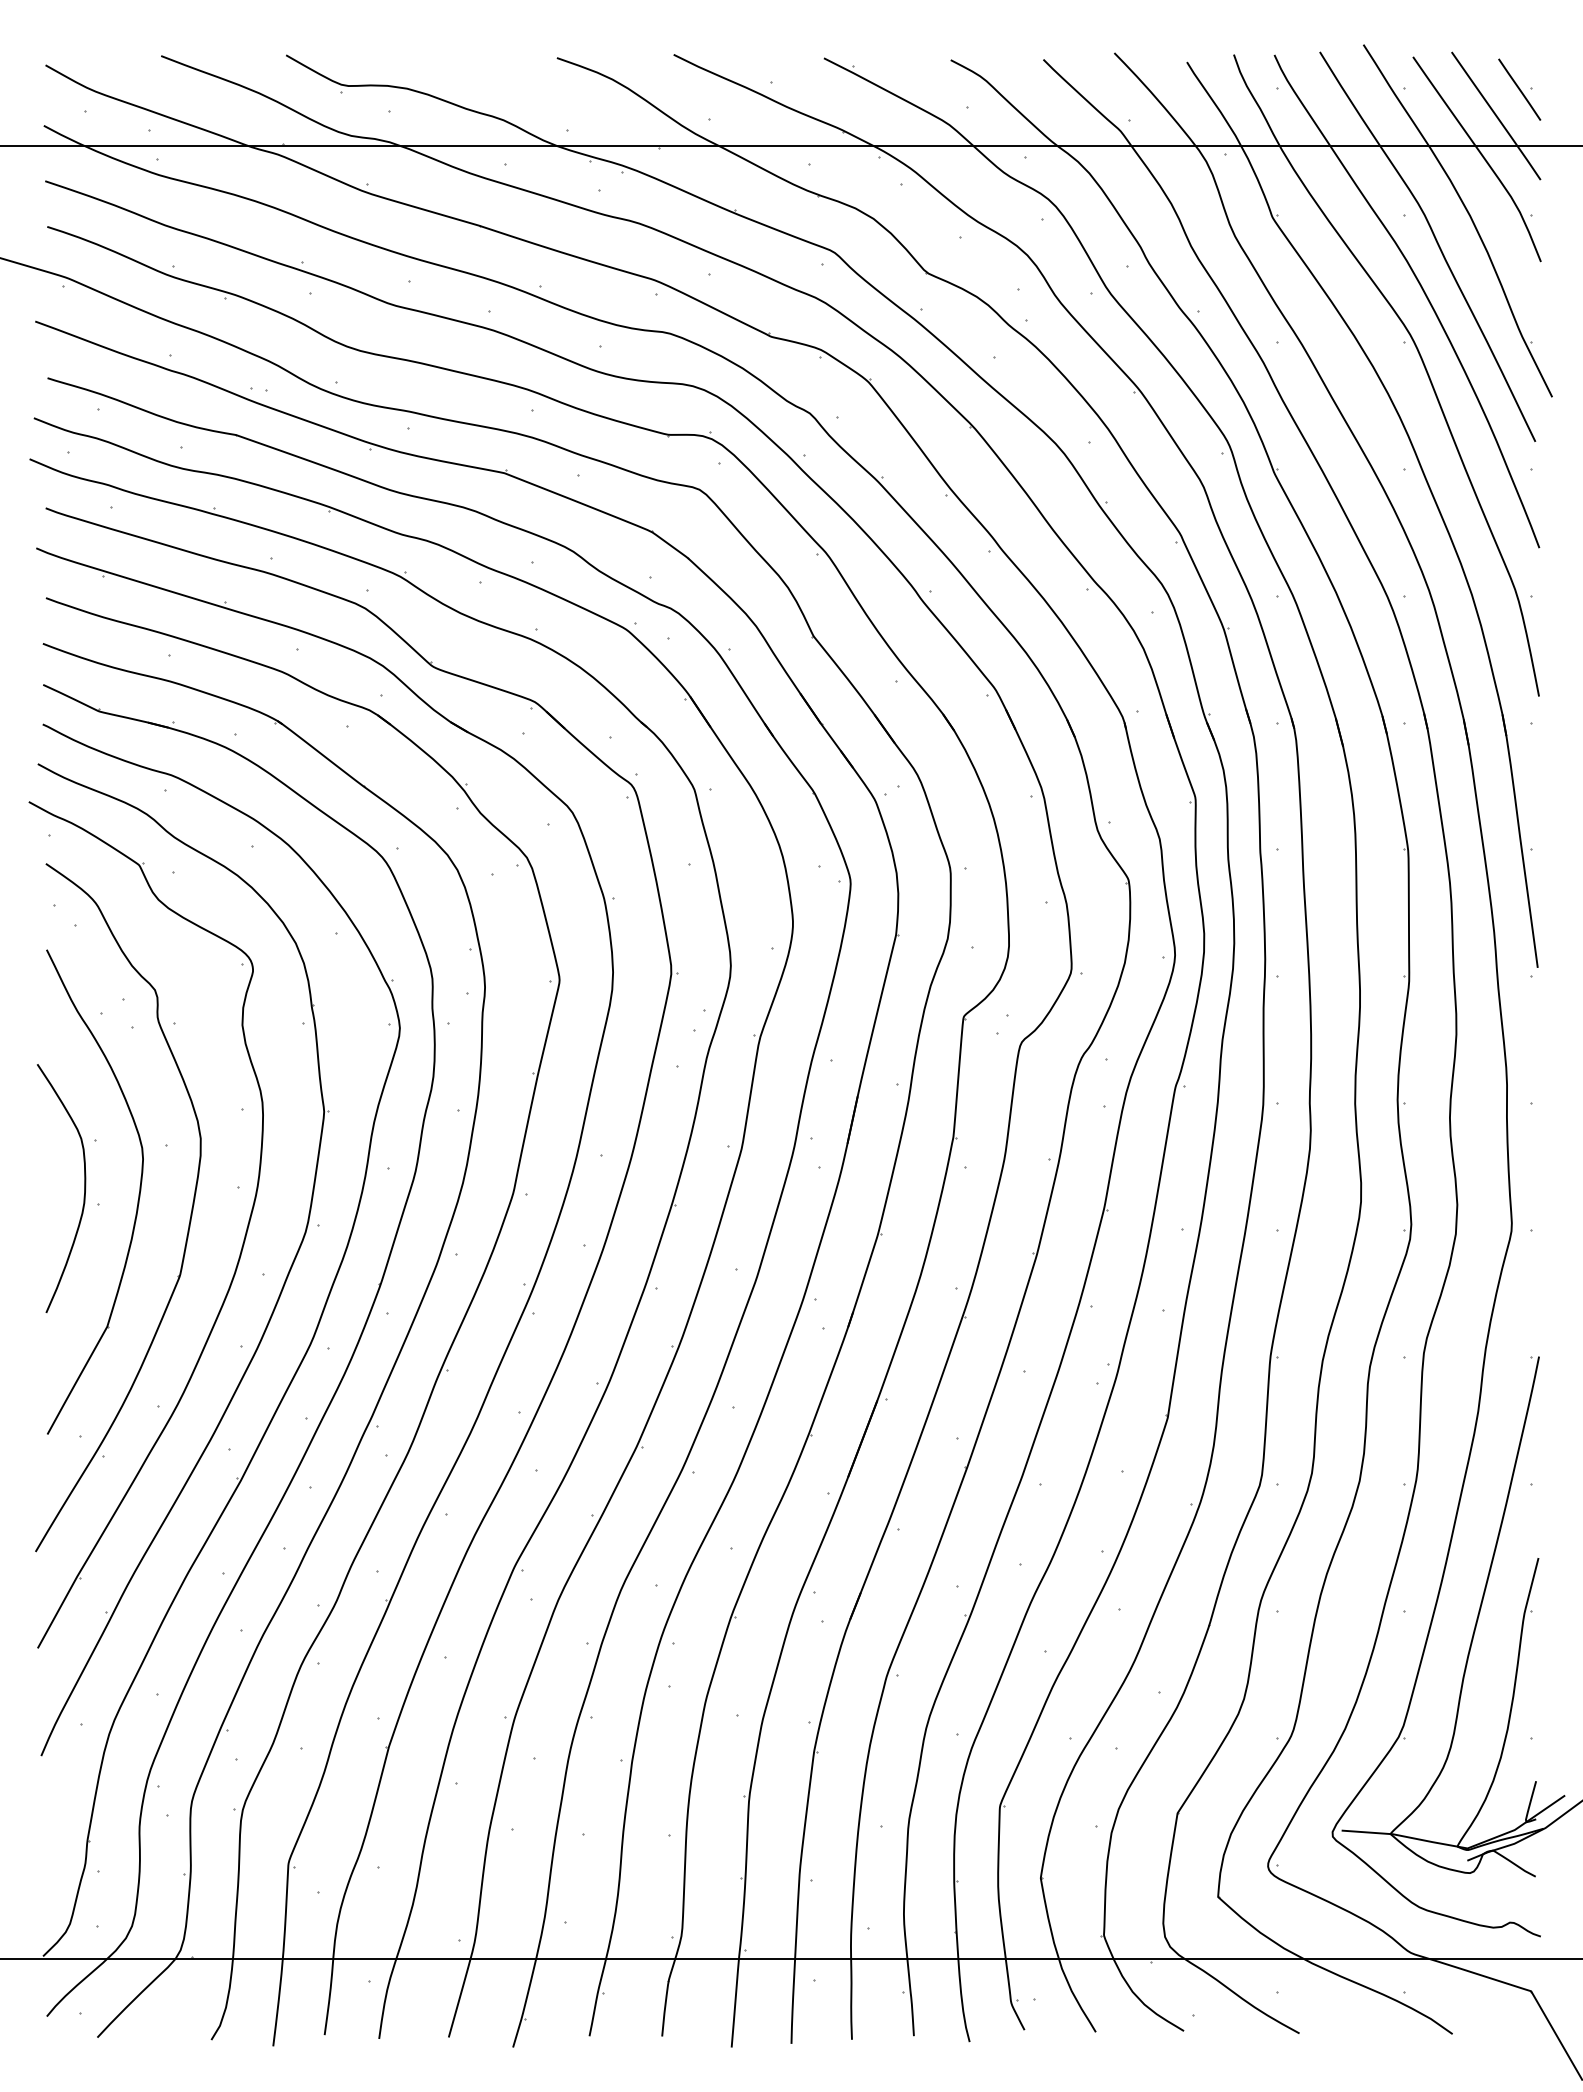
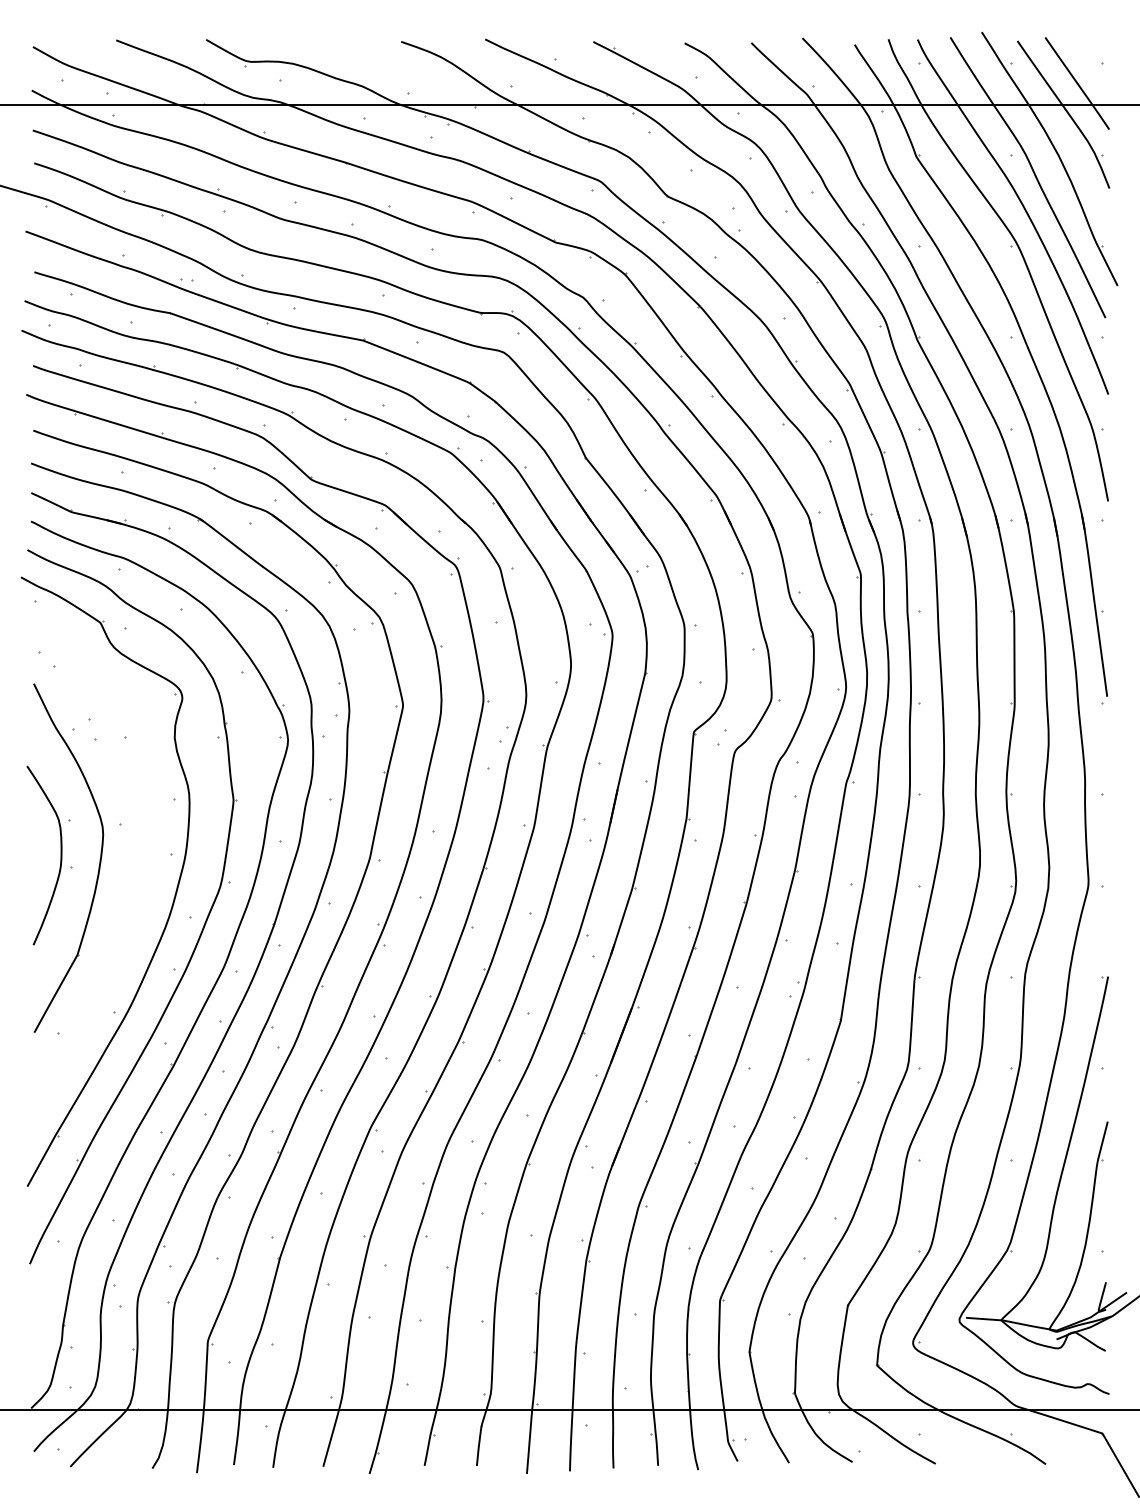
line: (1519, 89) -> (1094, 64), removed
part: (189, 1219) -> (136, 877), removed

